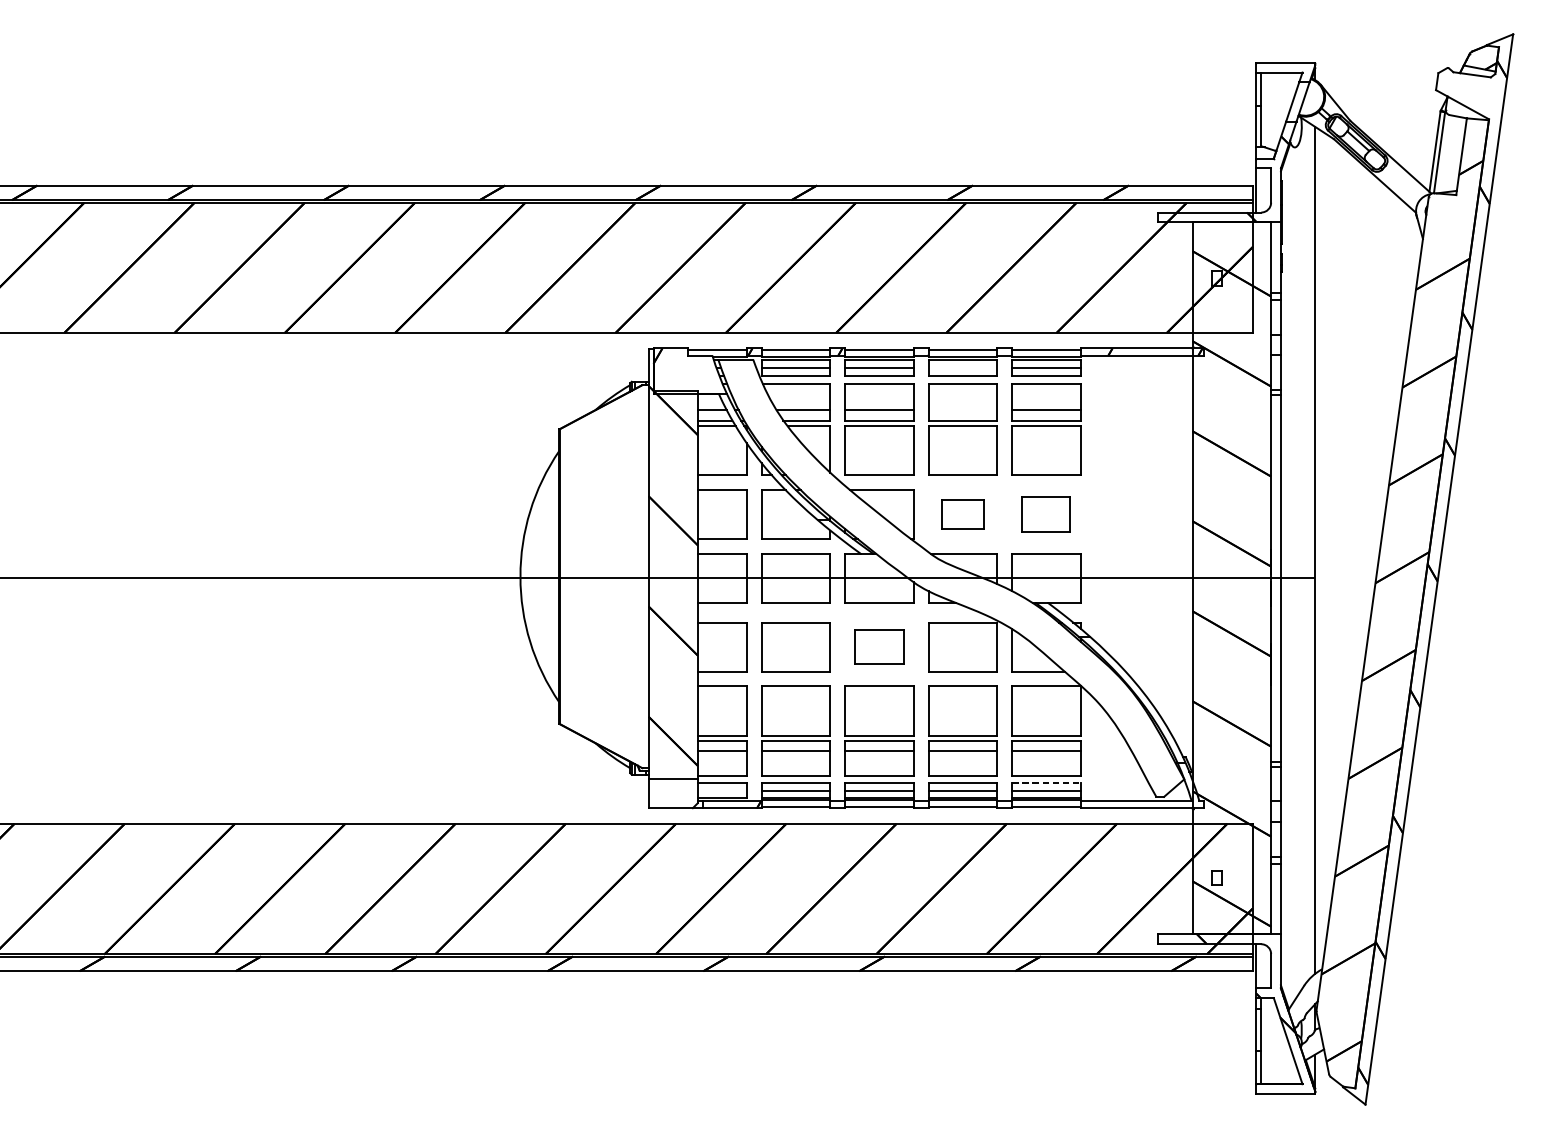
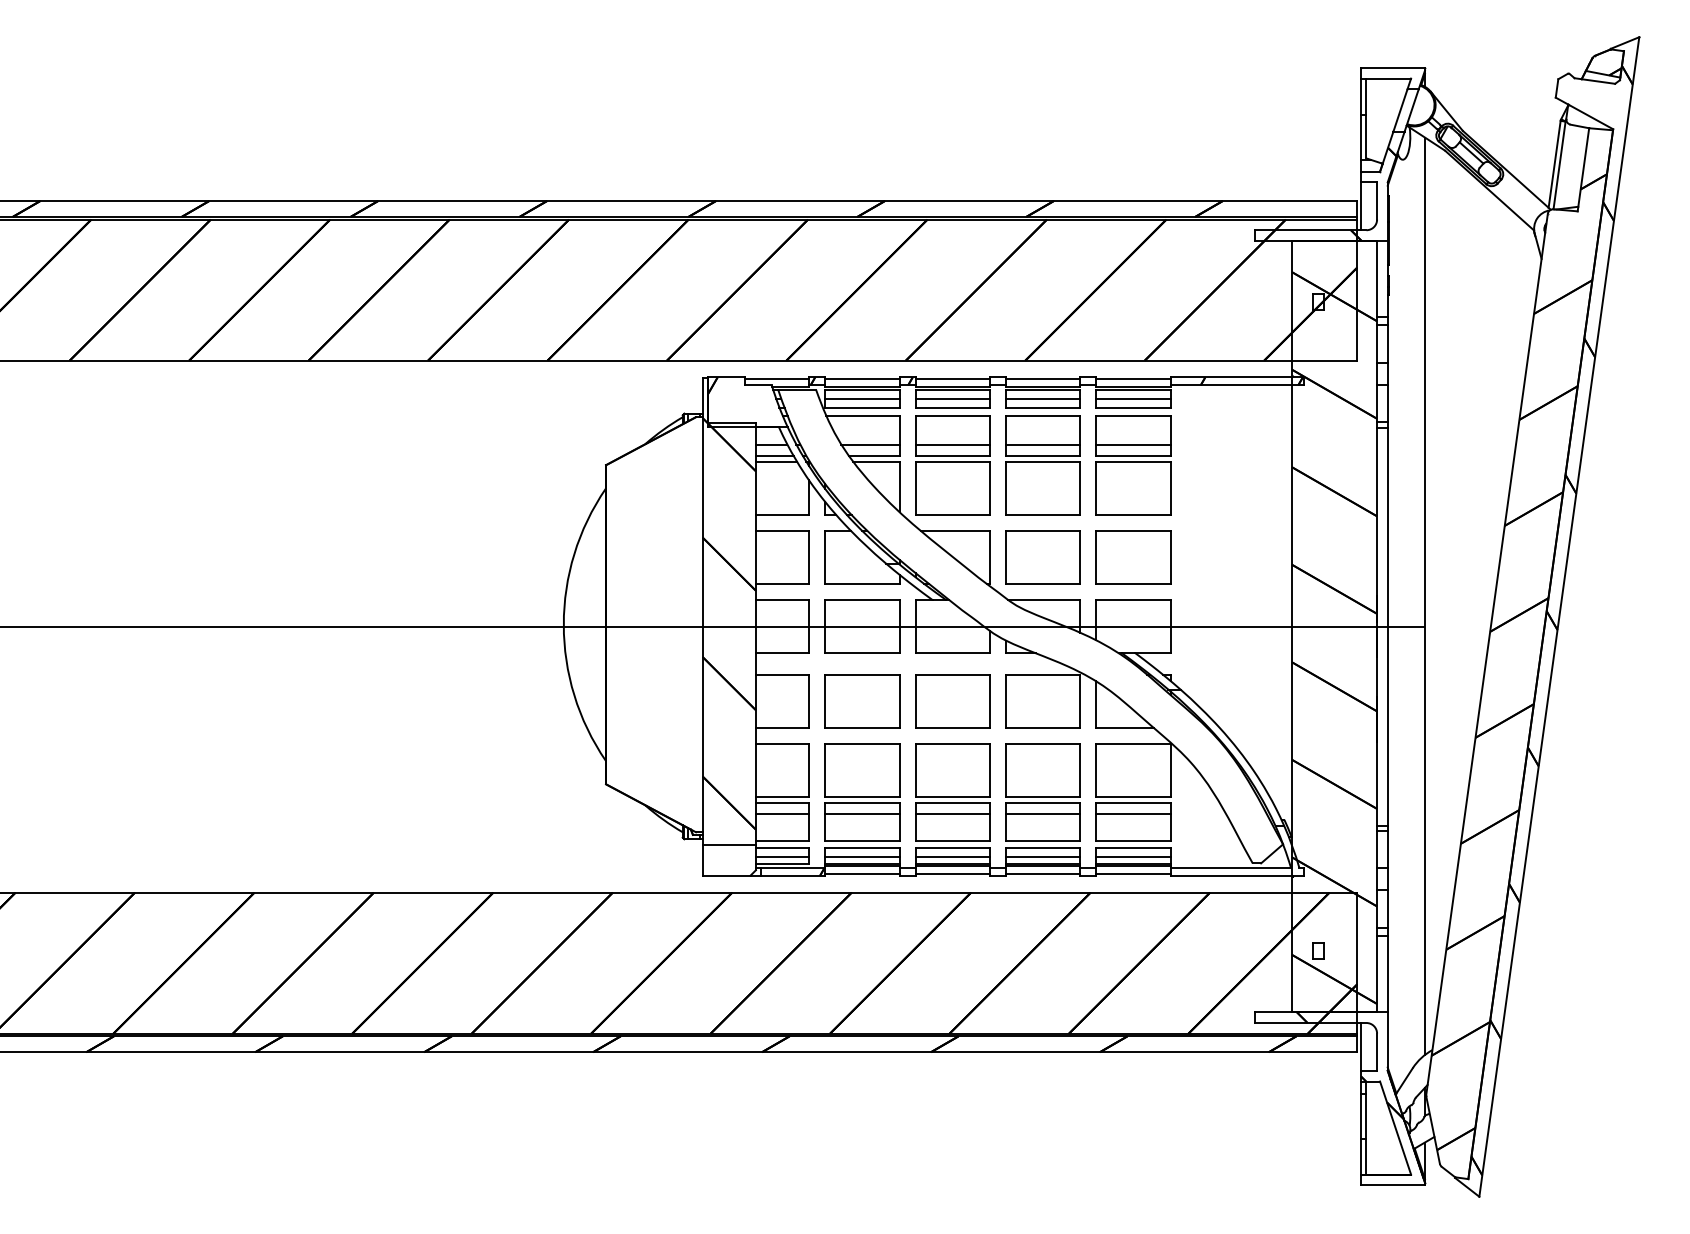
line: (963, 367) -> (1043, 398), added
line: (963, 410) -> (1043, 444), added
part: (962, 514) -> (1042, 557), size x1.67
part: (1046, 514) -> (1133, 557), size x1.43
part: (879, 647) -> (952, 701), size x1.43
line: (1047, 783) -> (1134, 848), dashed -> solid
line: (722, 790) -> (782, 856), added

